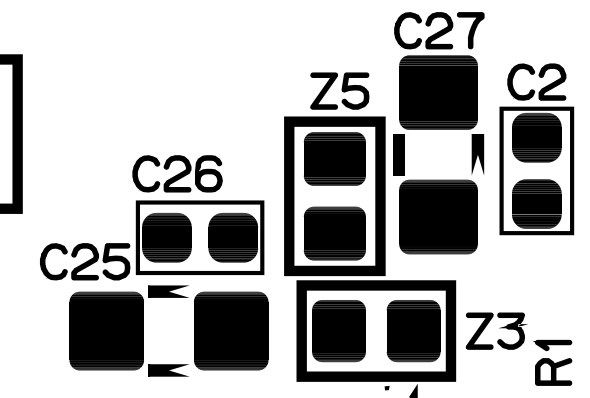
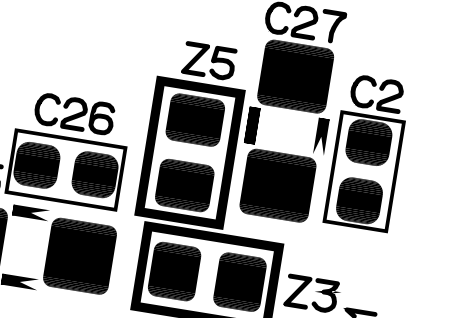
part: (536, 149) -> (366, 152), moved
part: (177, 173) -> (74, 113), moved

